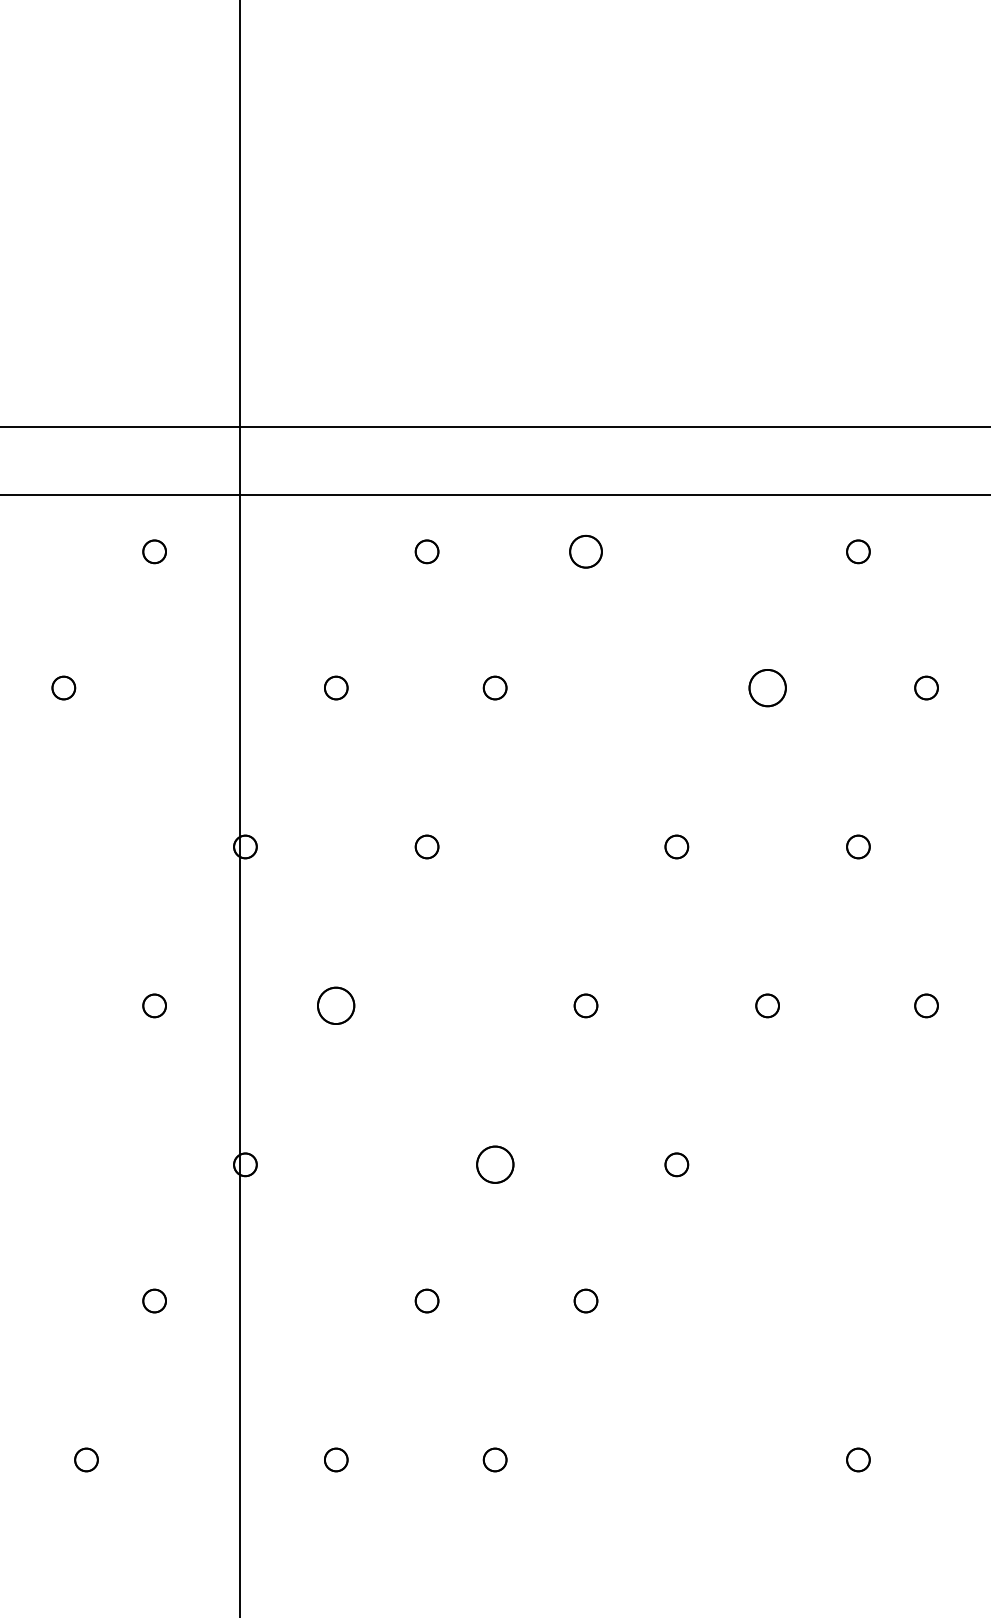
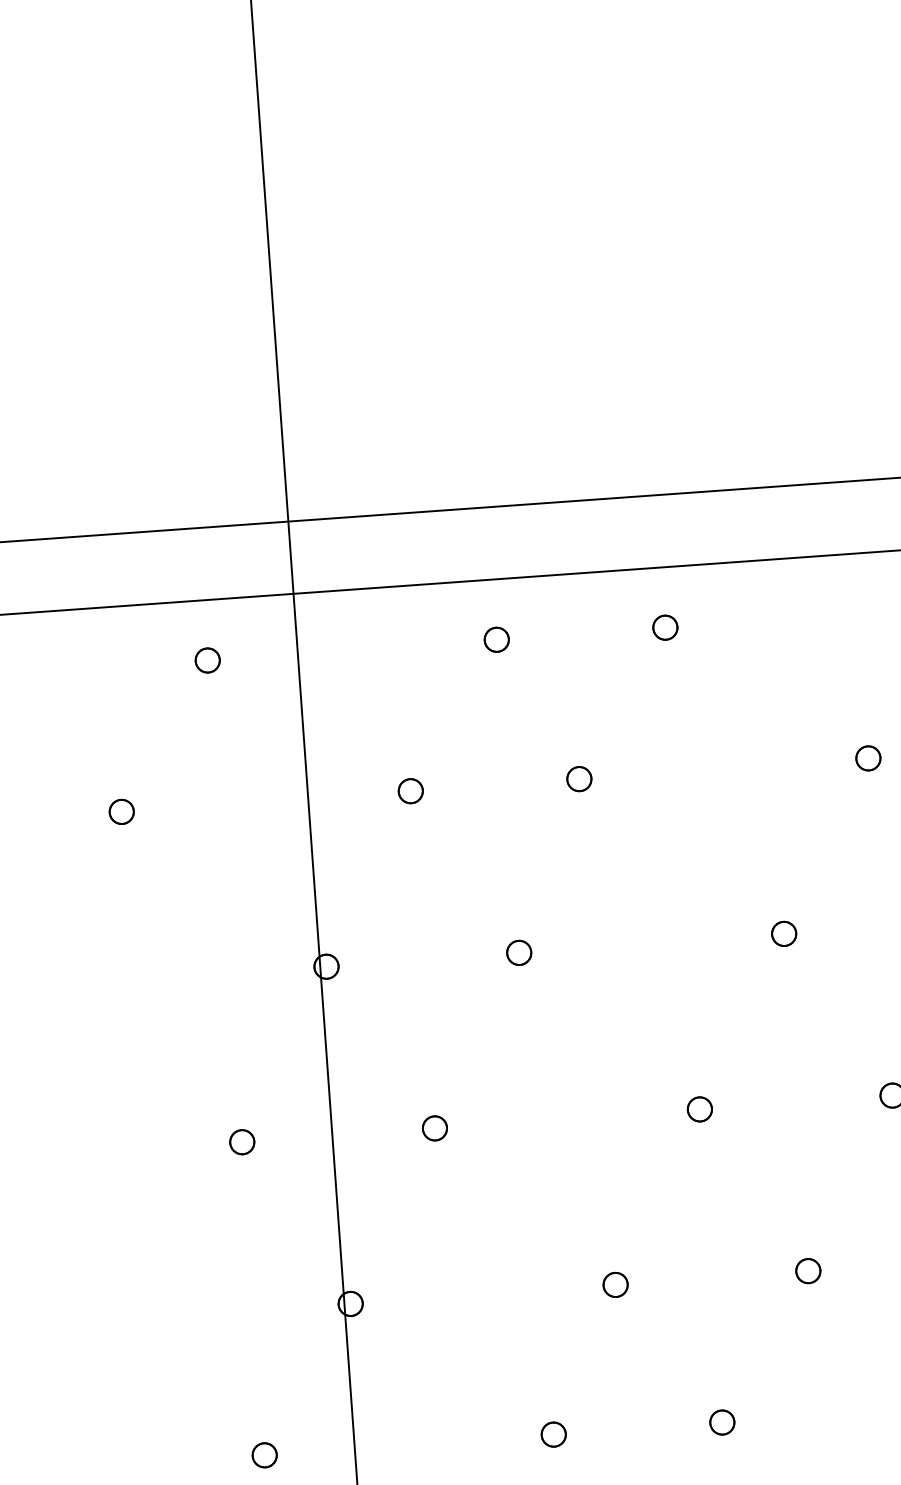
part: (585, 551) -> (664, 627), size x0.71
part: (767, 687) -> (868, 757), size x0.62
part: (336, 1005) -> (435, 1127), size x0.62
part: (494, 1164) -> (614, 1284), size x0.62

